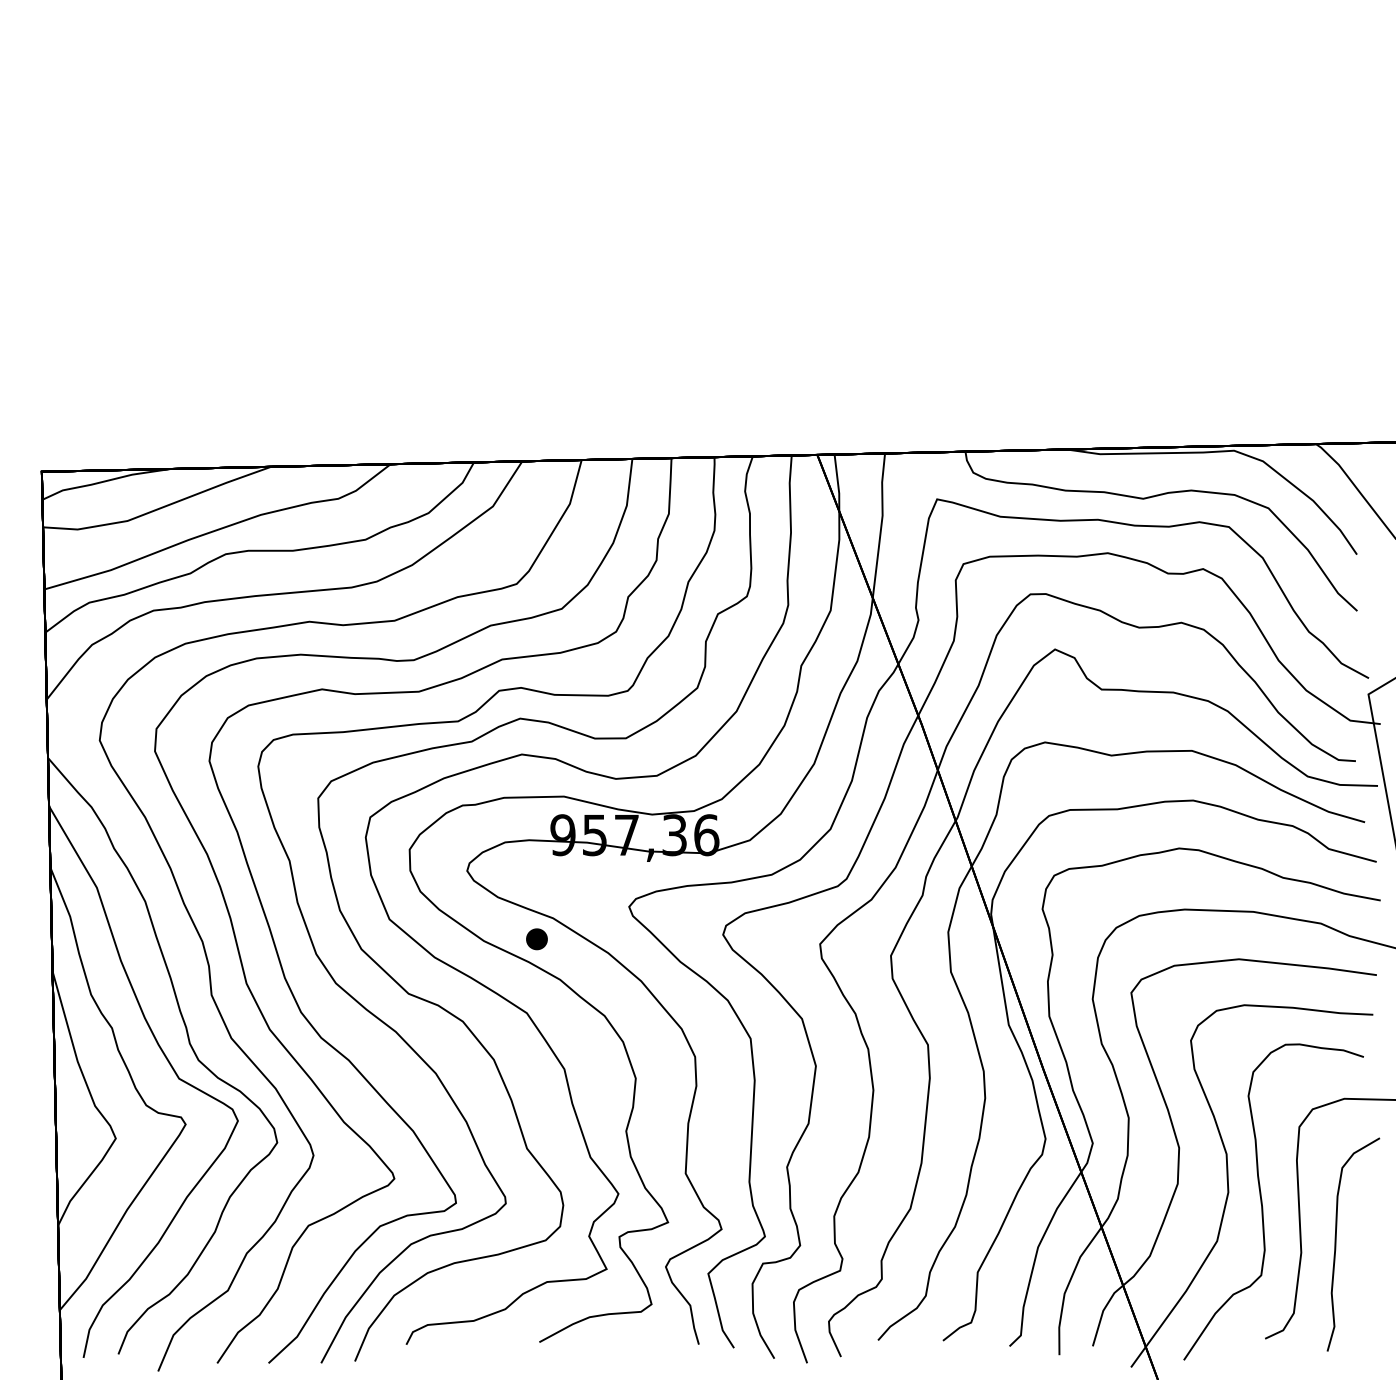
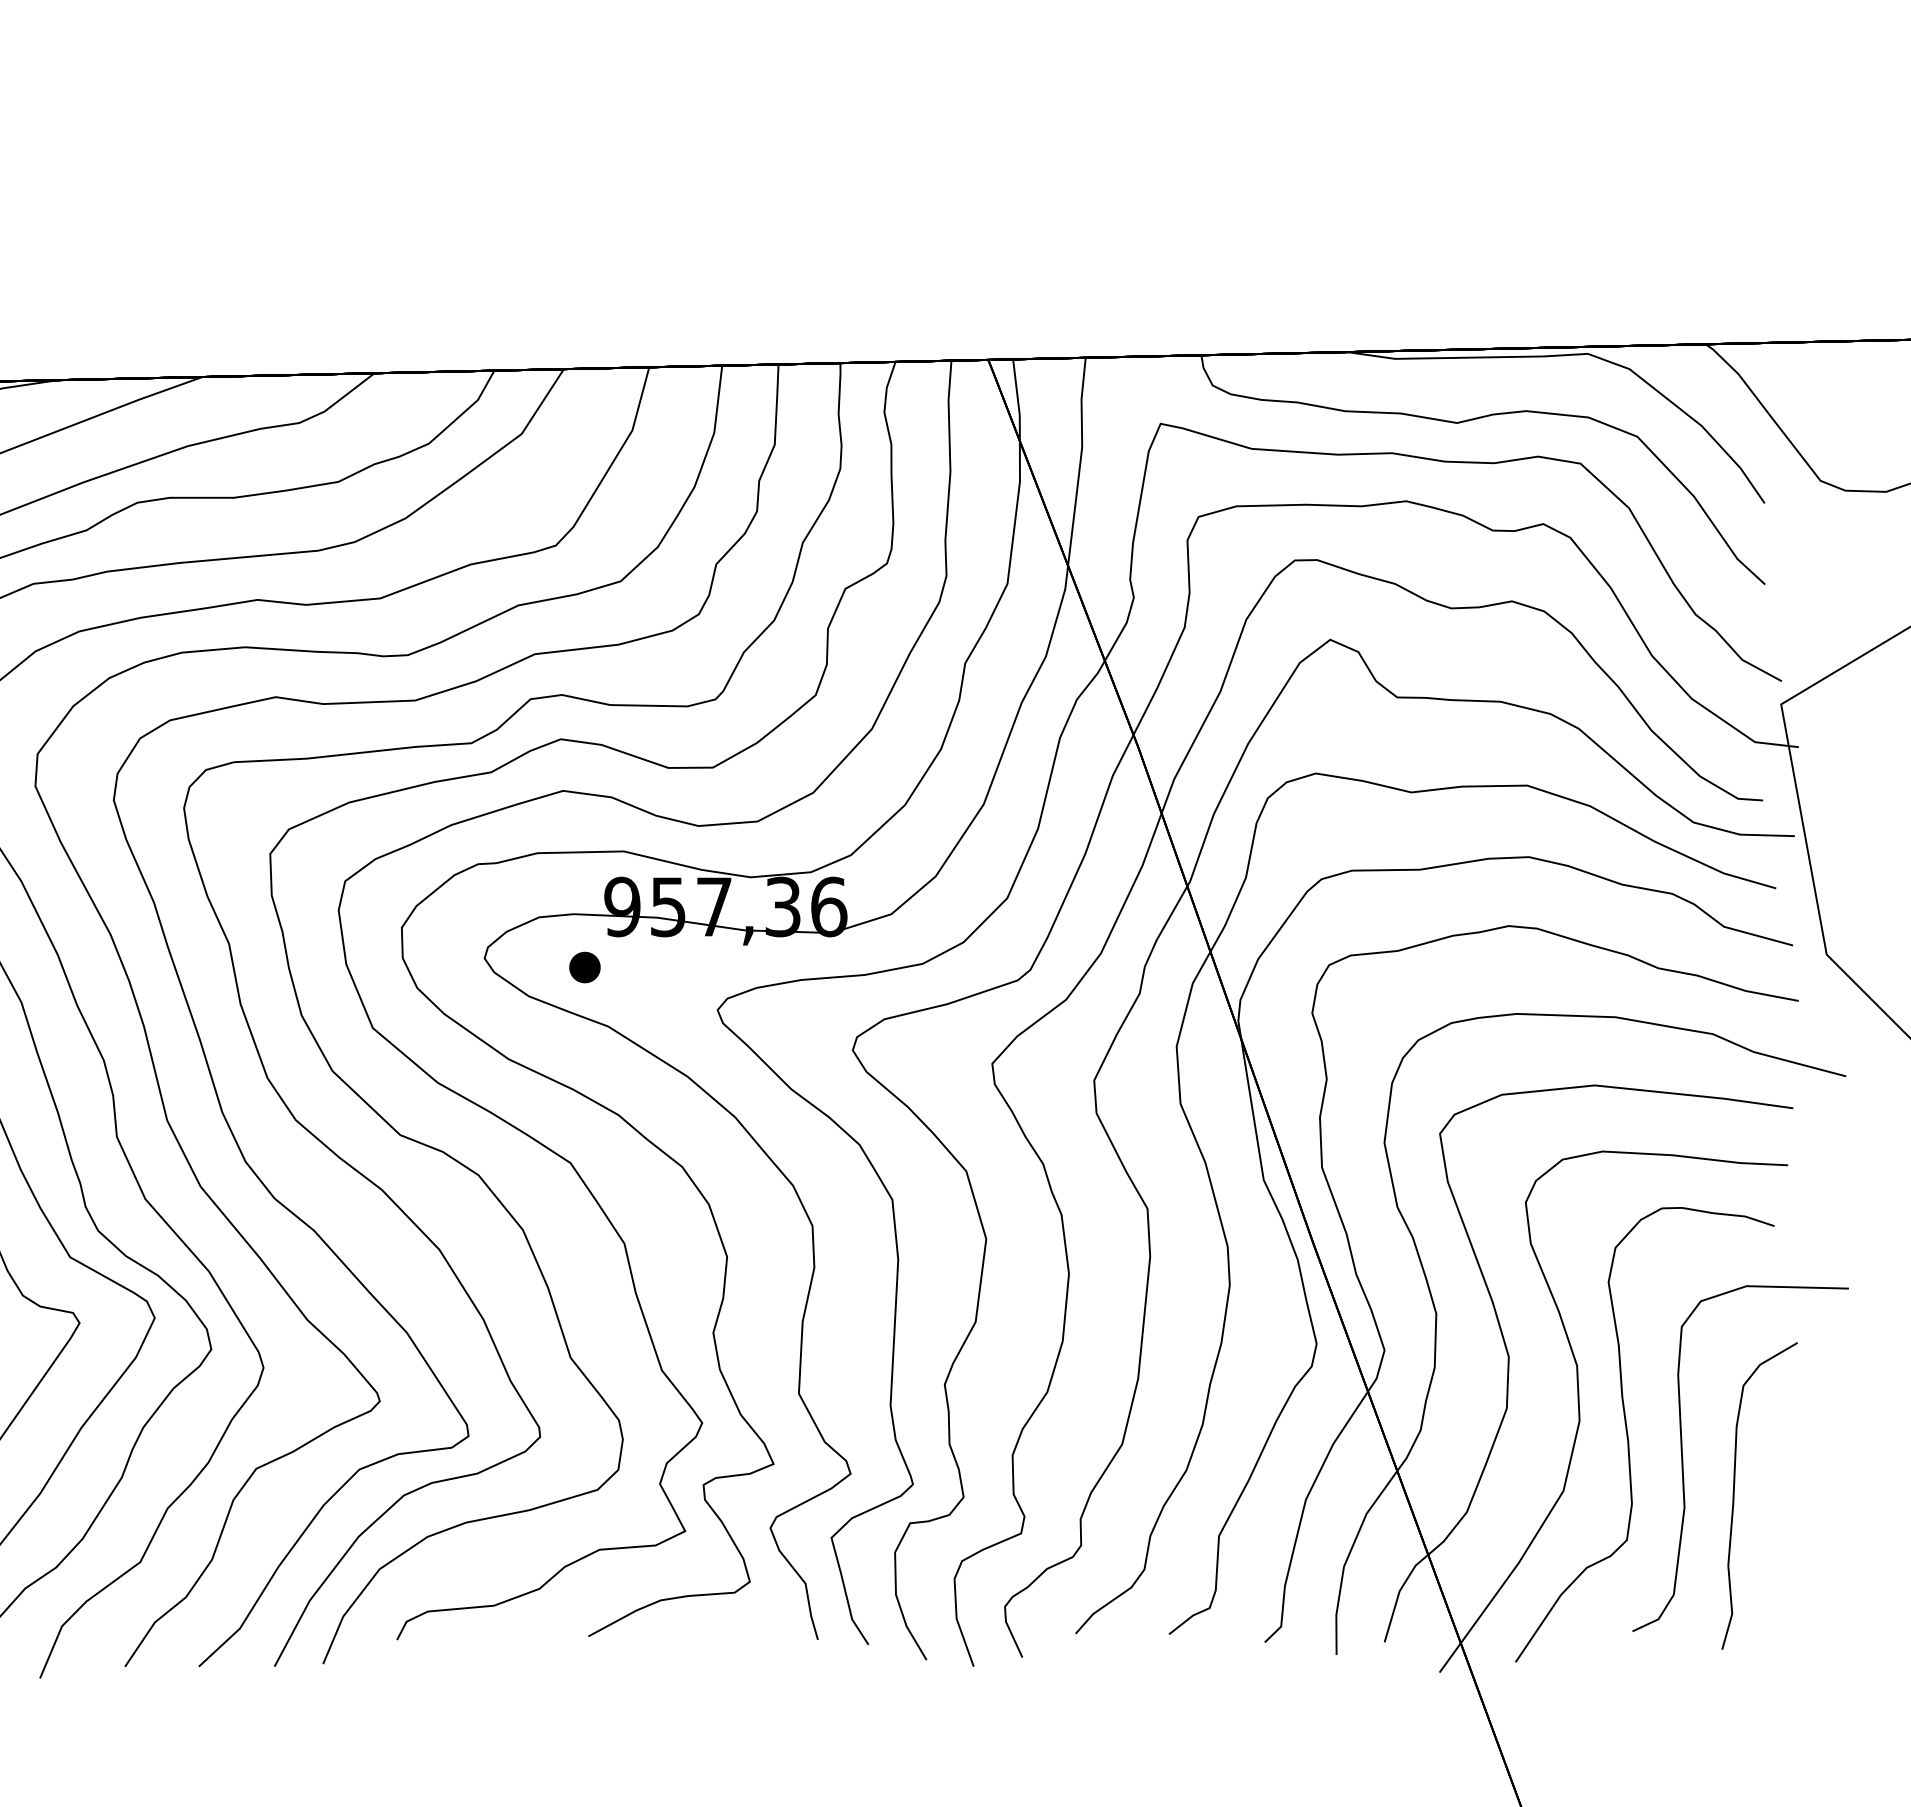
part: (536, 939) -> (584, 967), moved

